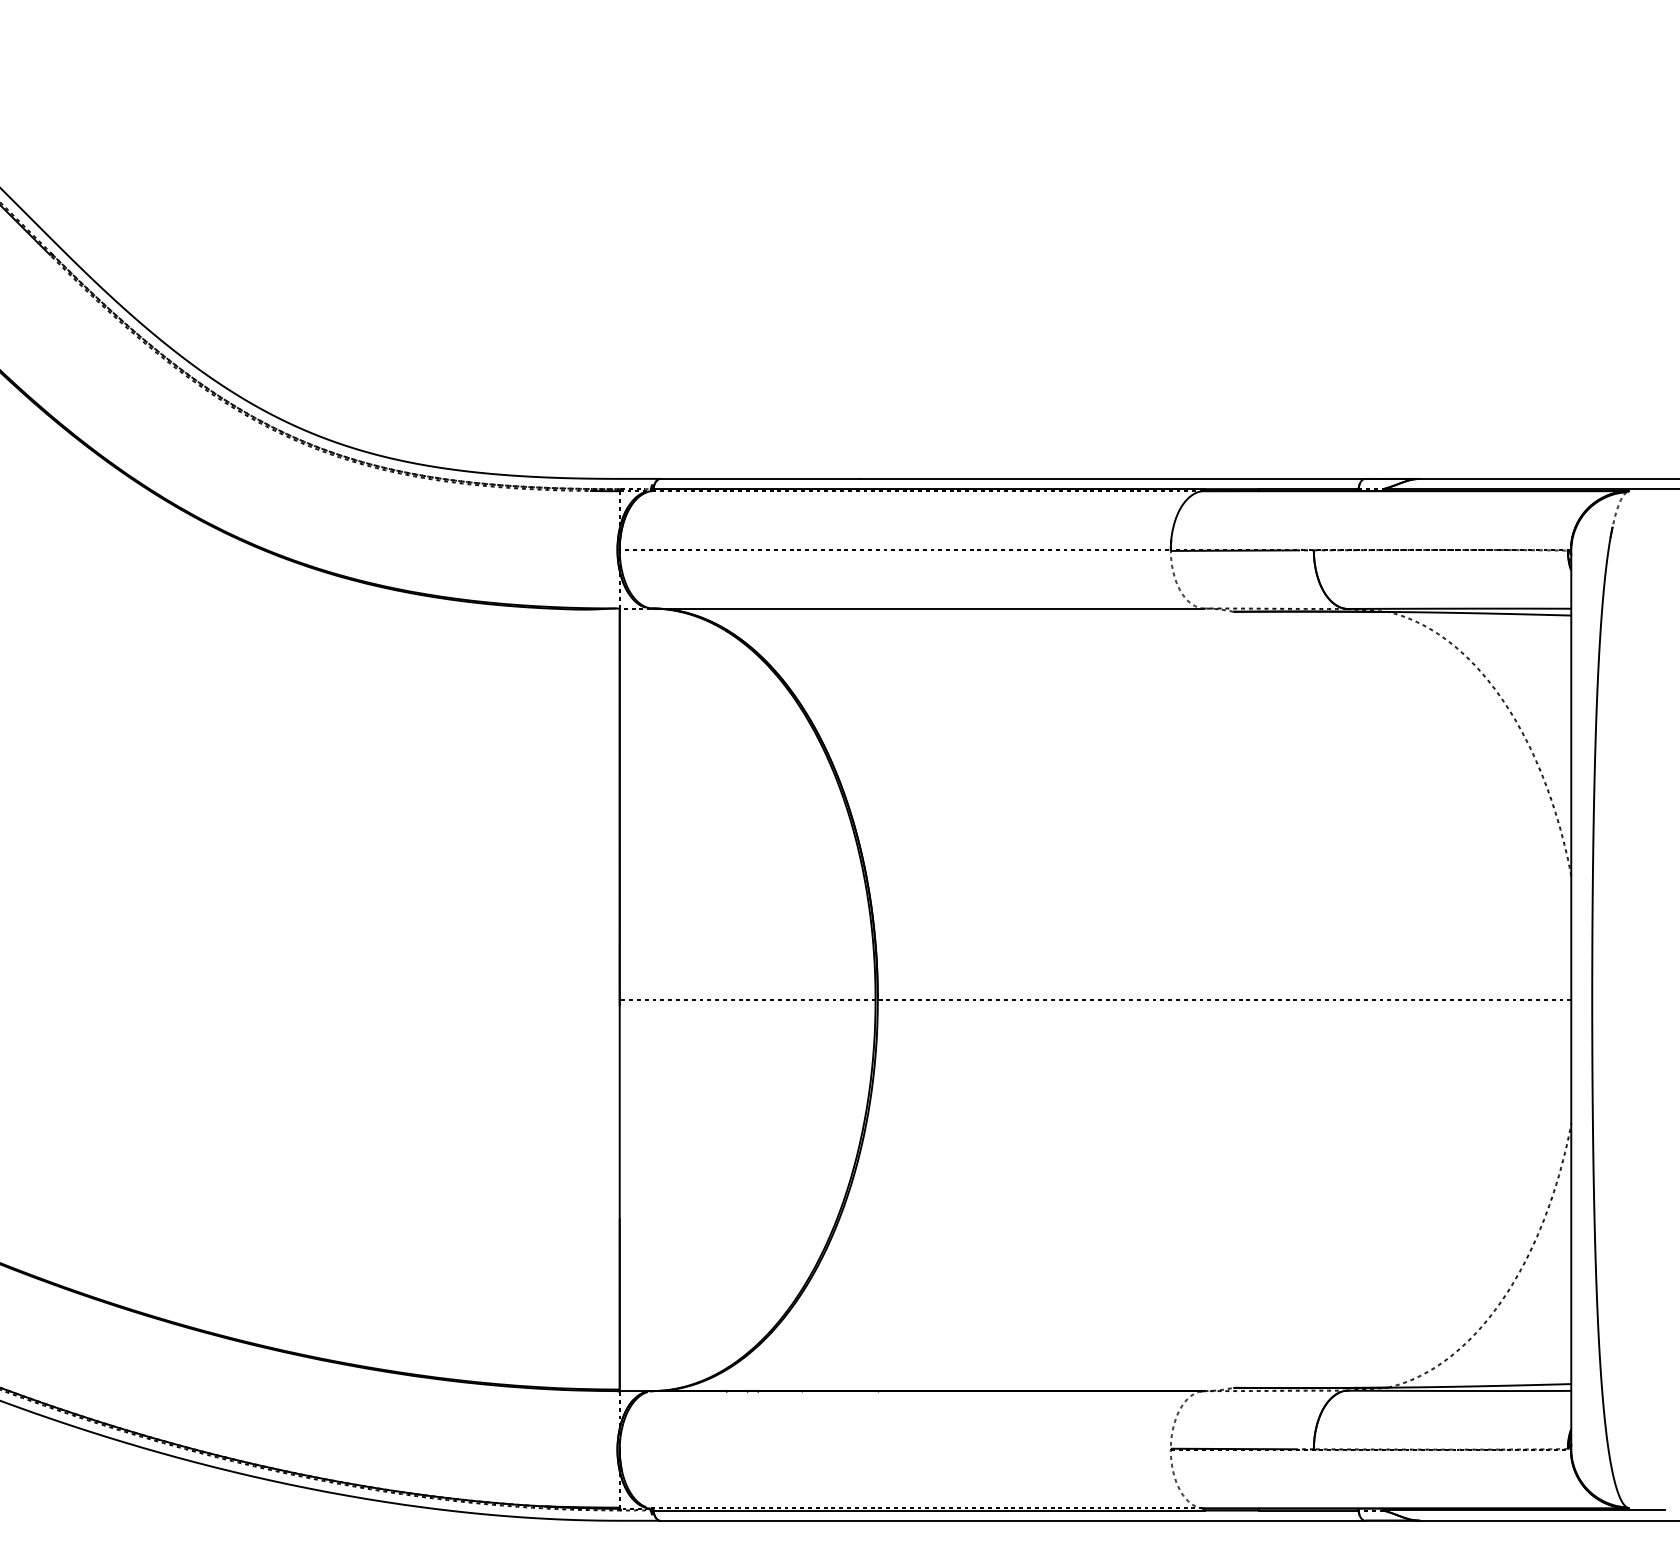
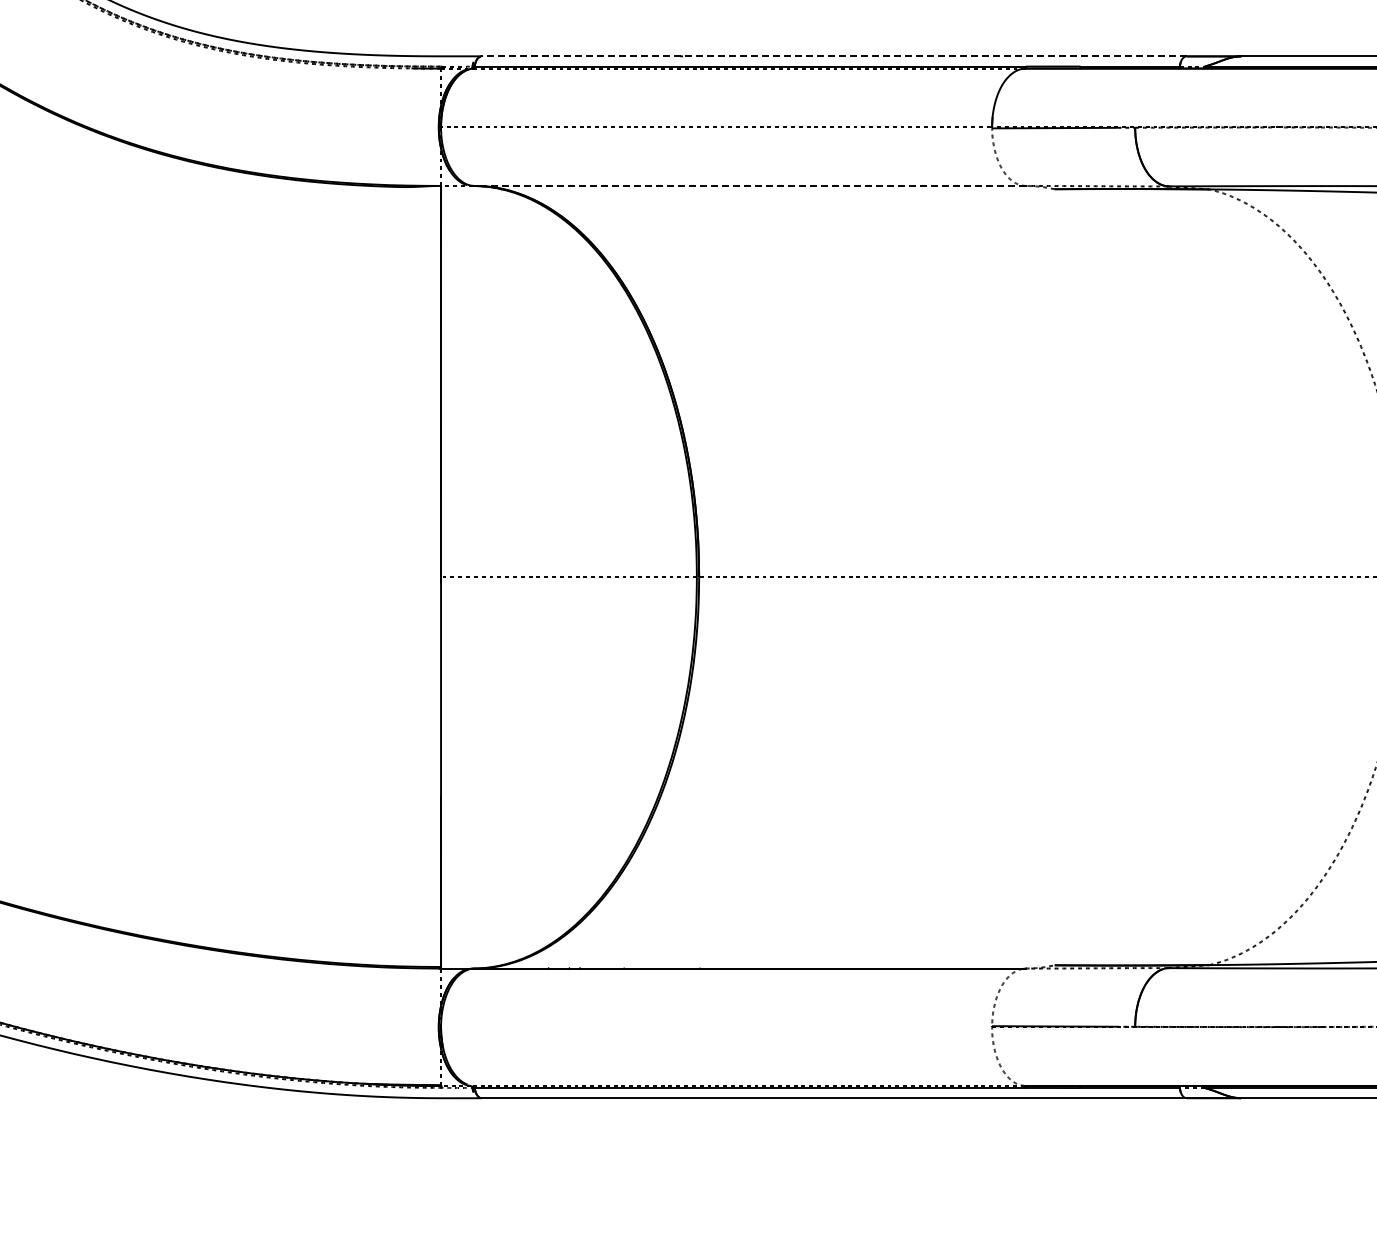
line: (1012, 478) -> (833, 55), solid -> dashed
line: (928, 608) -> (749, 185), solid -> dashed

